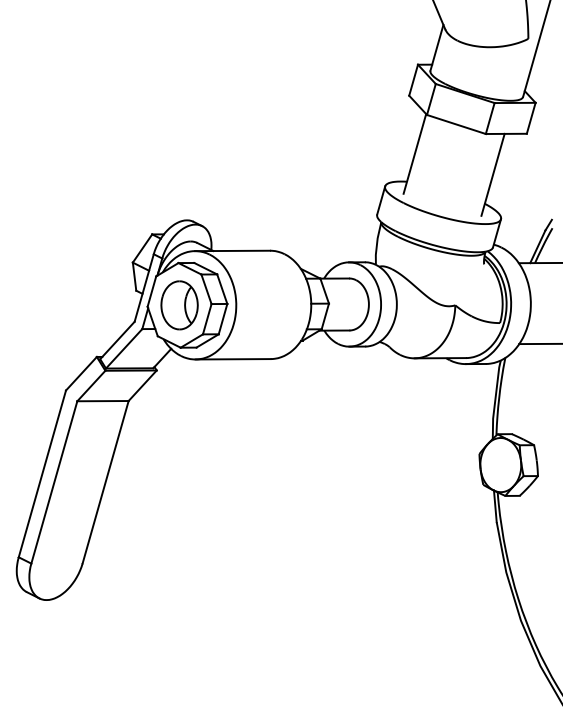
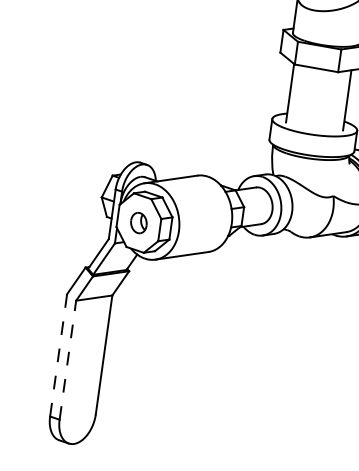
part: (179, 305) -> (138, 223), size x0.6
line: (42, 473) -> (58, 355), solid -> dashed
line: (54, 481) -> (67, 359), solid -> dashed

